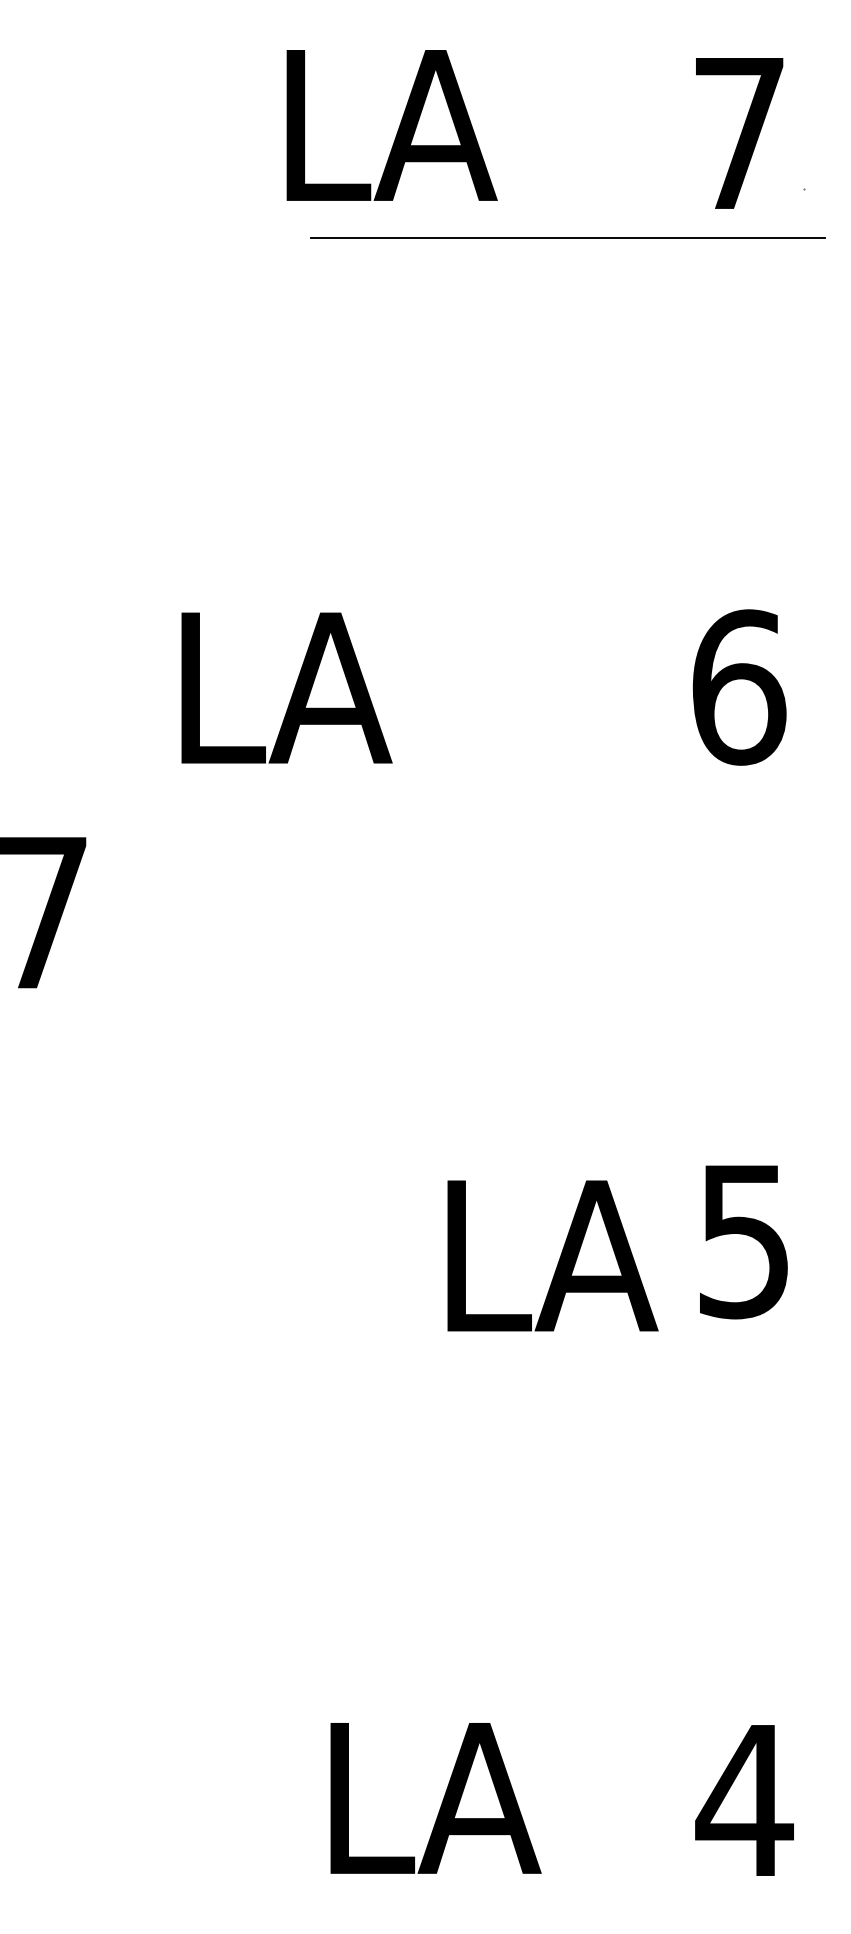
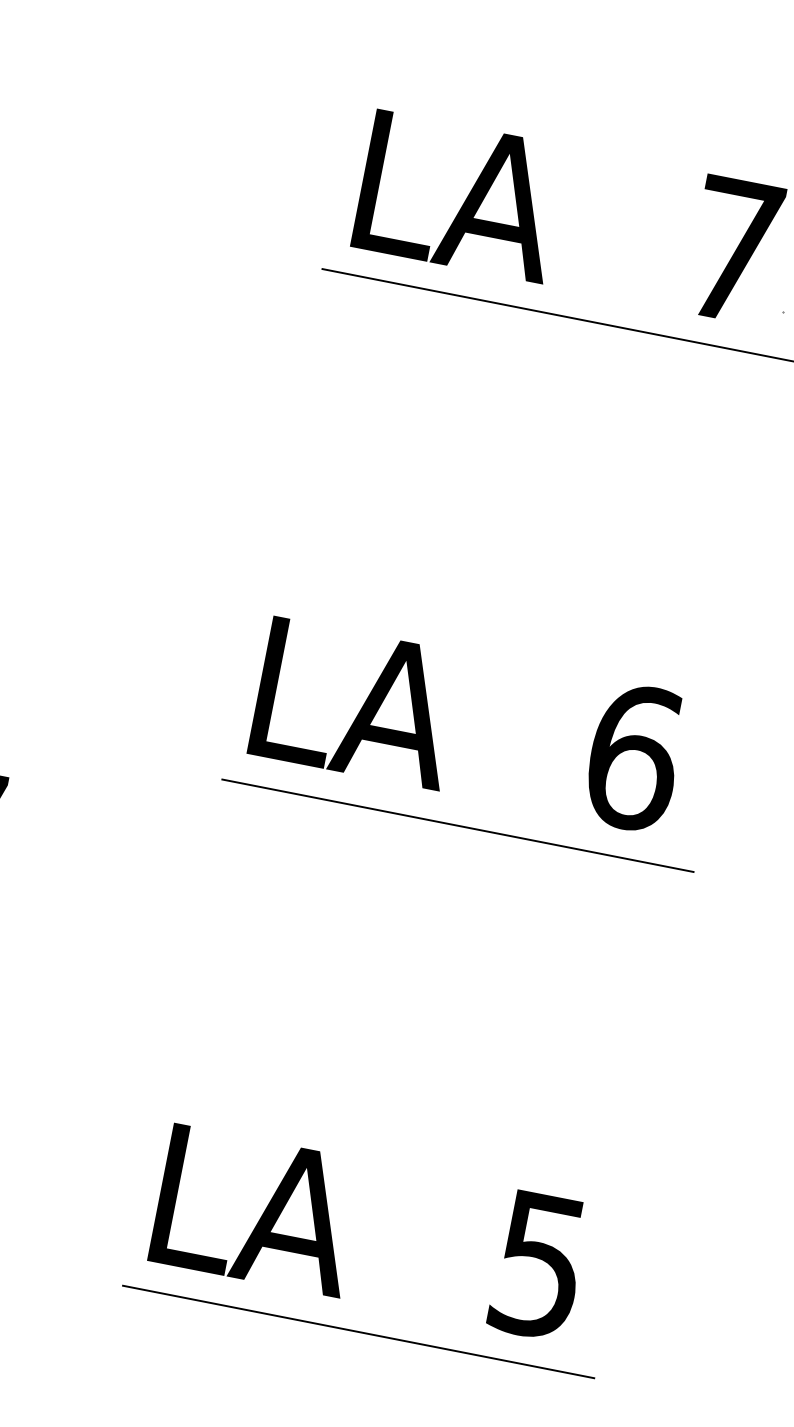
text: (391, 125) -> (459, 196), moved
text: (286, 687) -> (356, 702), moved
line: (567, 795) -> (457, 825), added
text: (552, 1255) -> (256, 1210), moved
line: (567, 1348) -> (358, 1331), added

